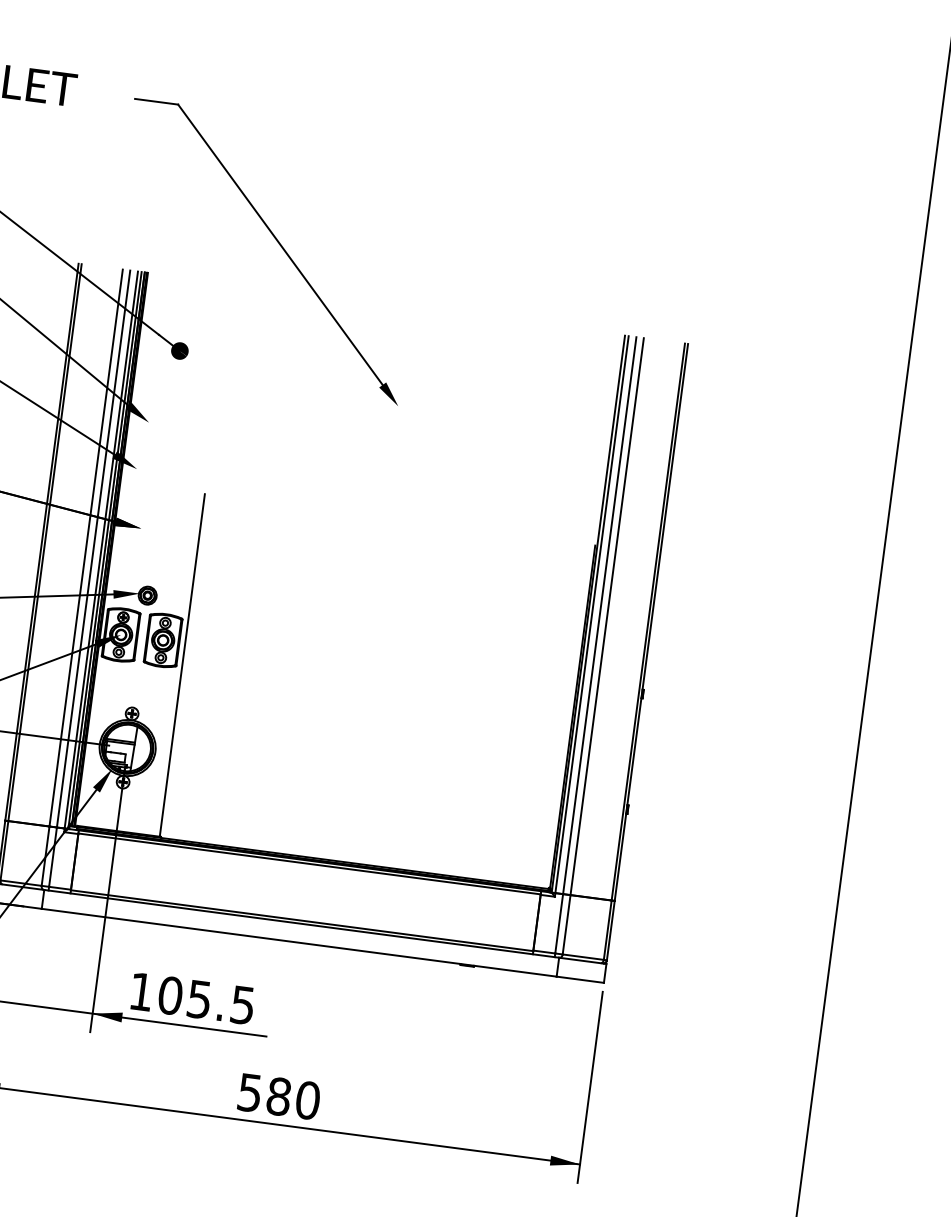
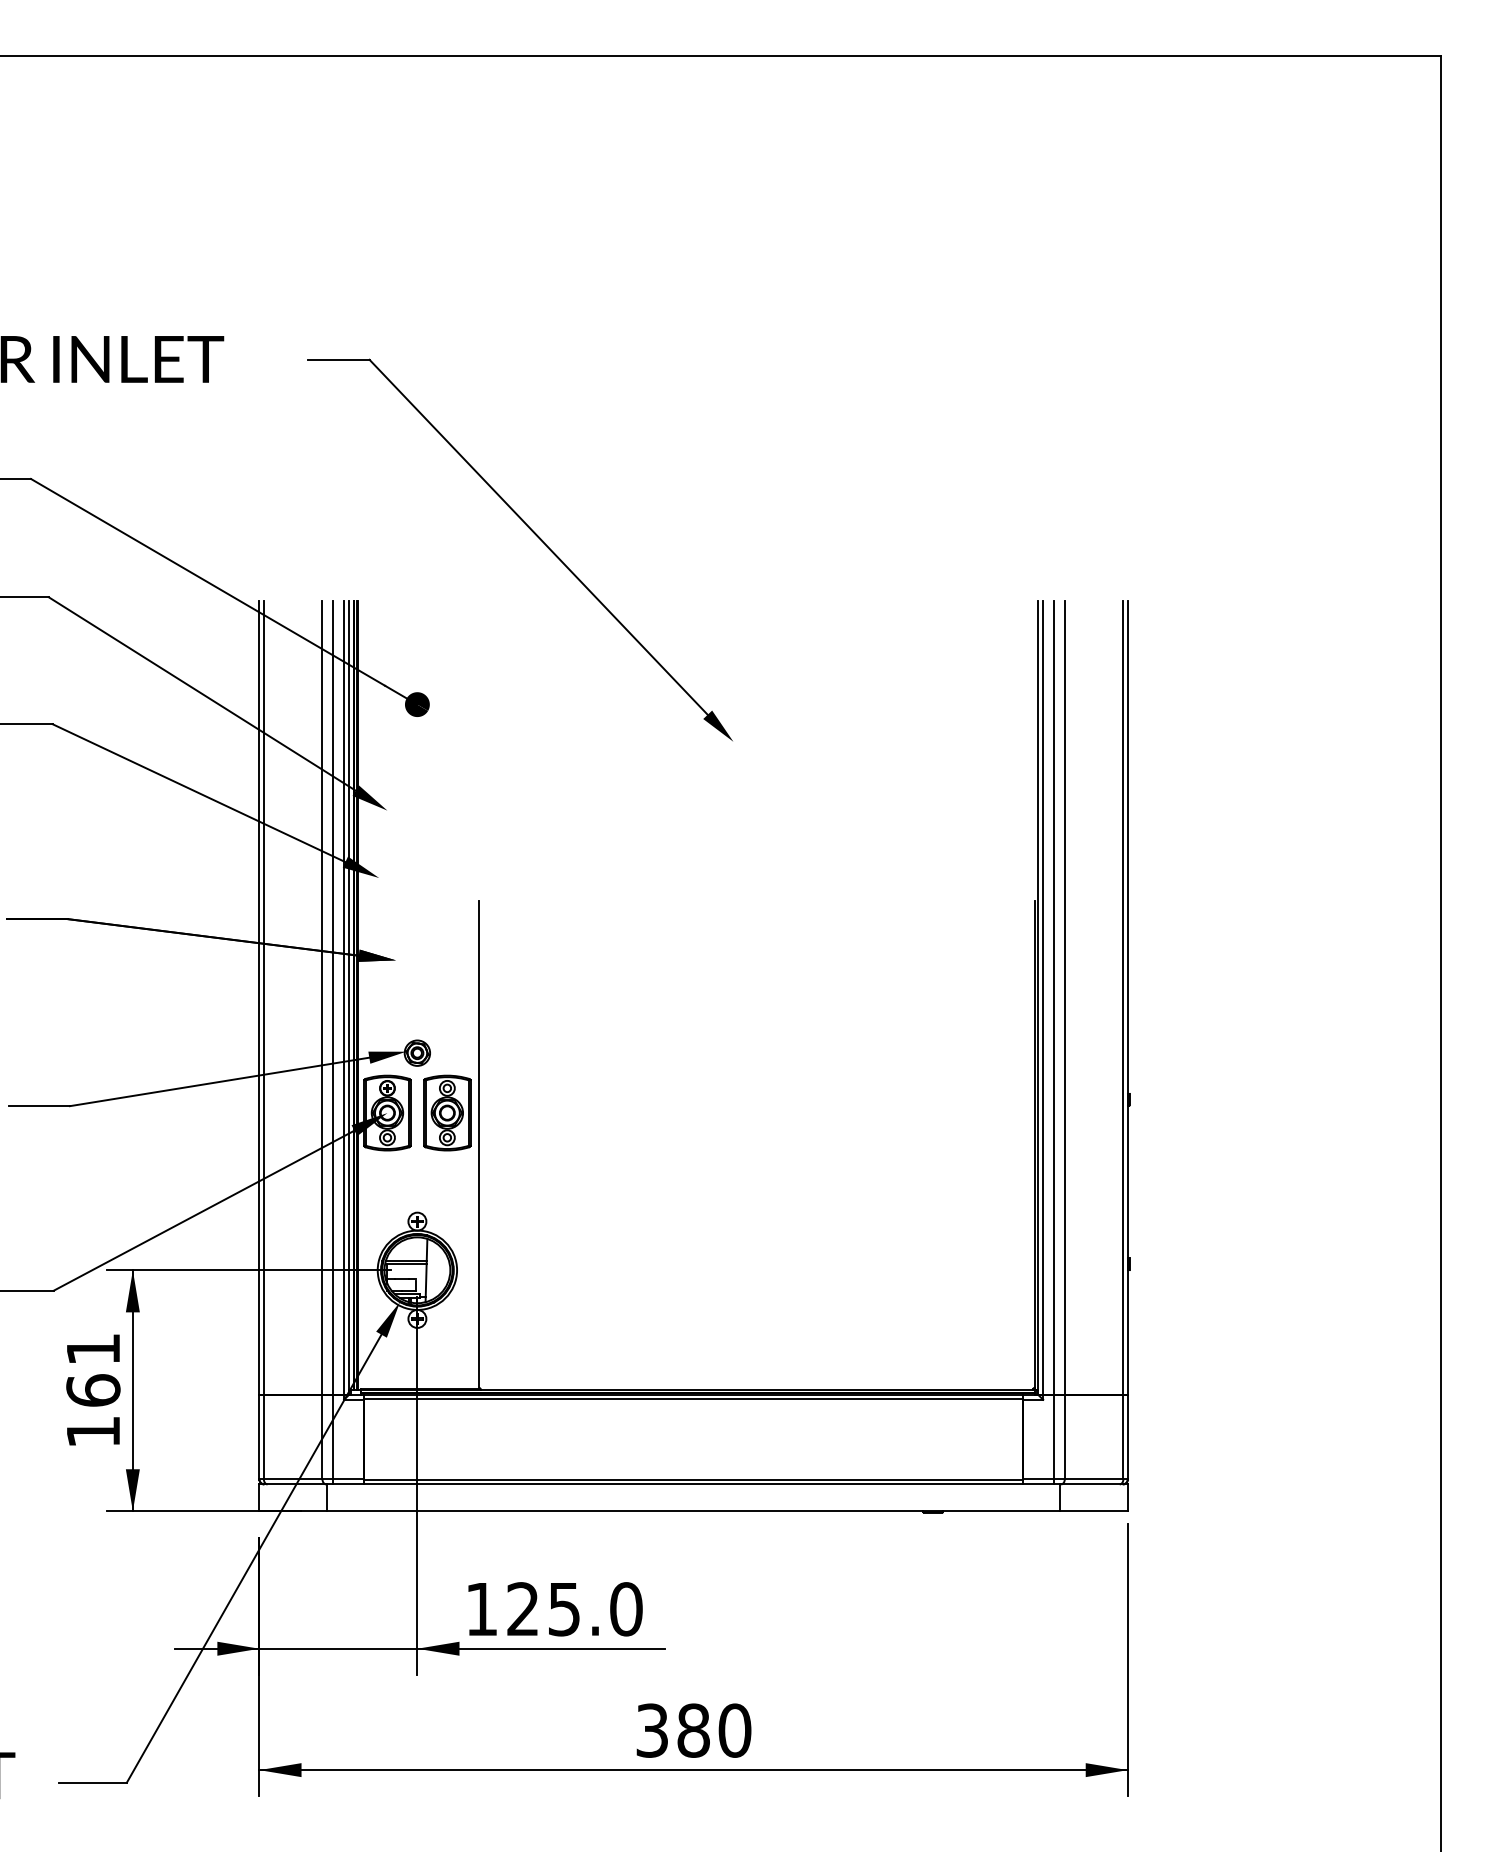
text: (206, 1000) -> (574, 1609), 105.5 -> 125.0
text: (250, 1092) -> (652, 1730), 580 -> 380

